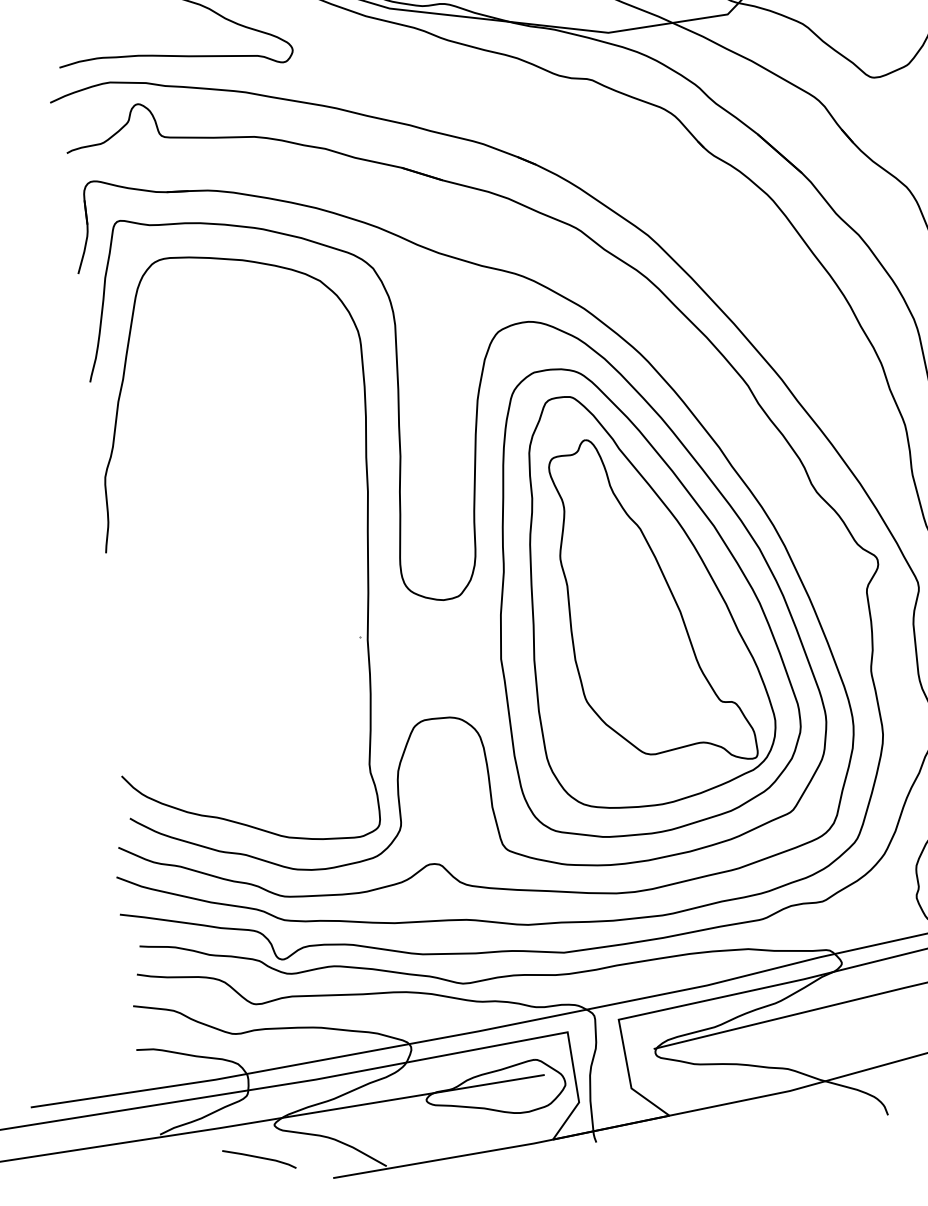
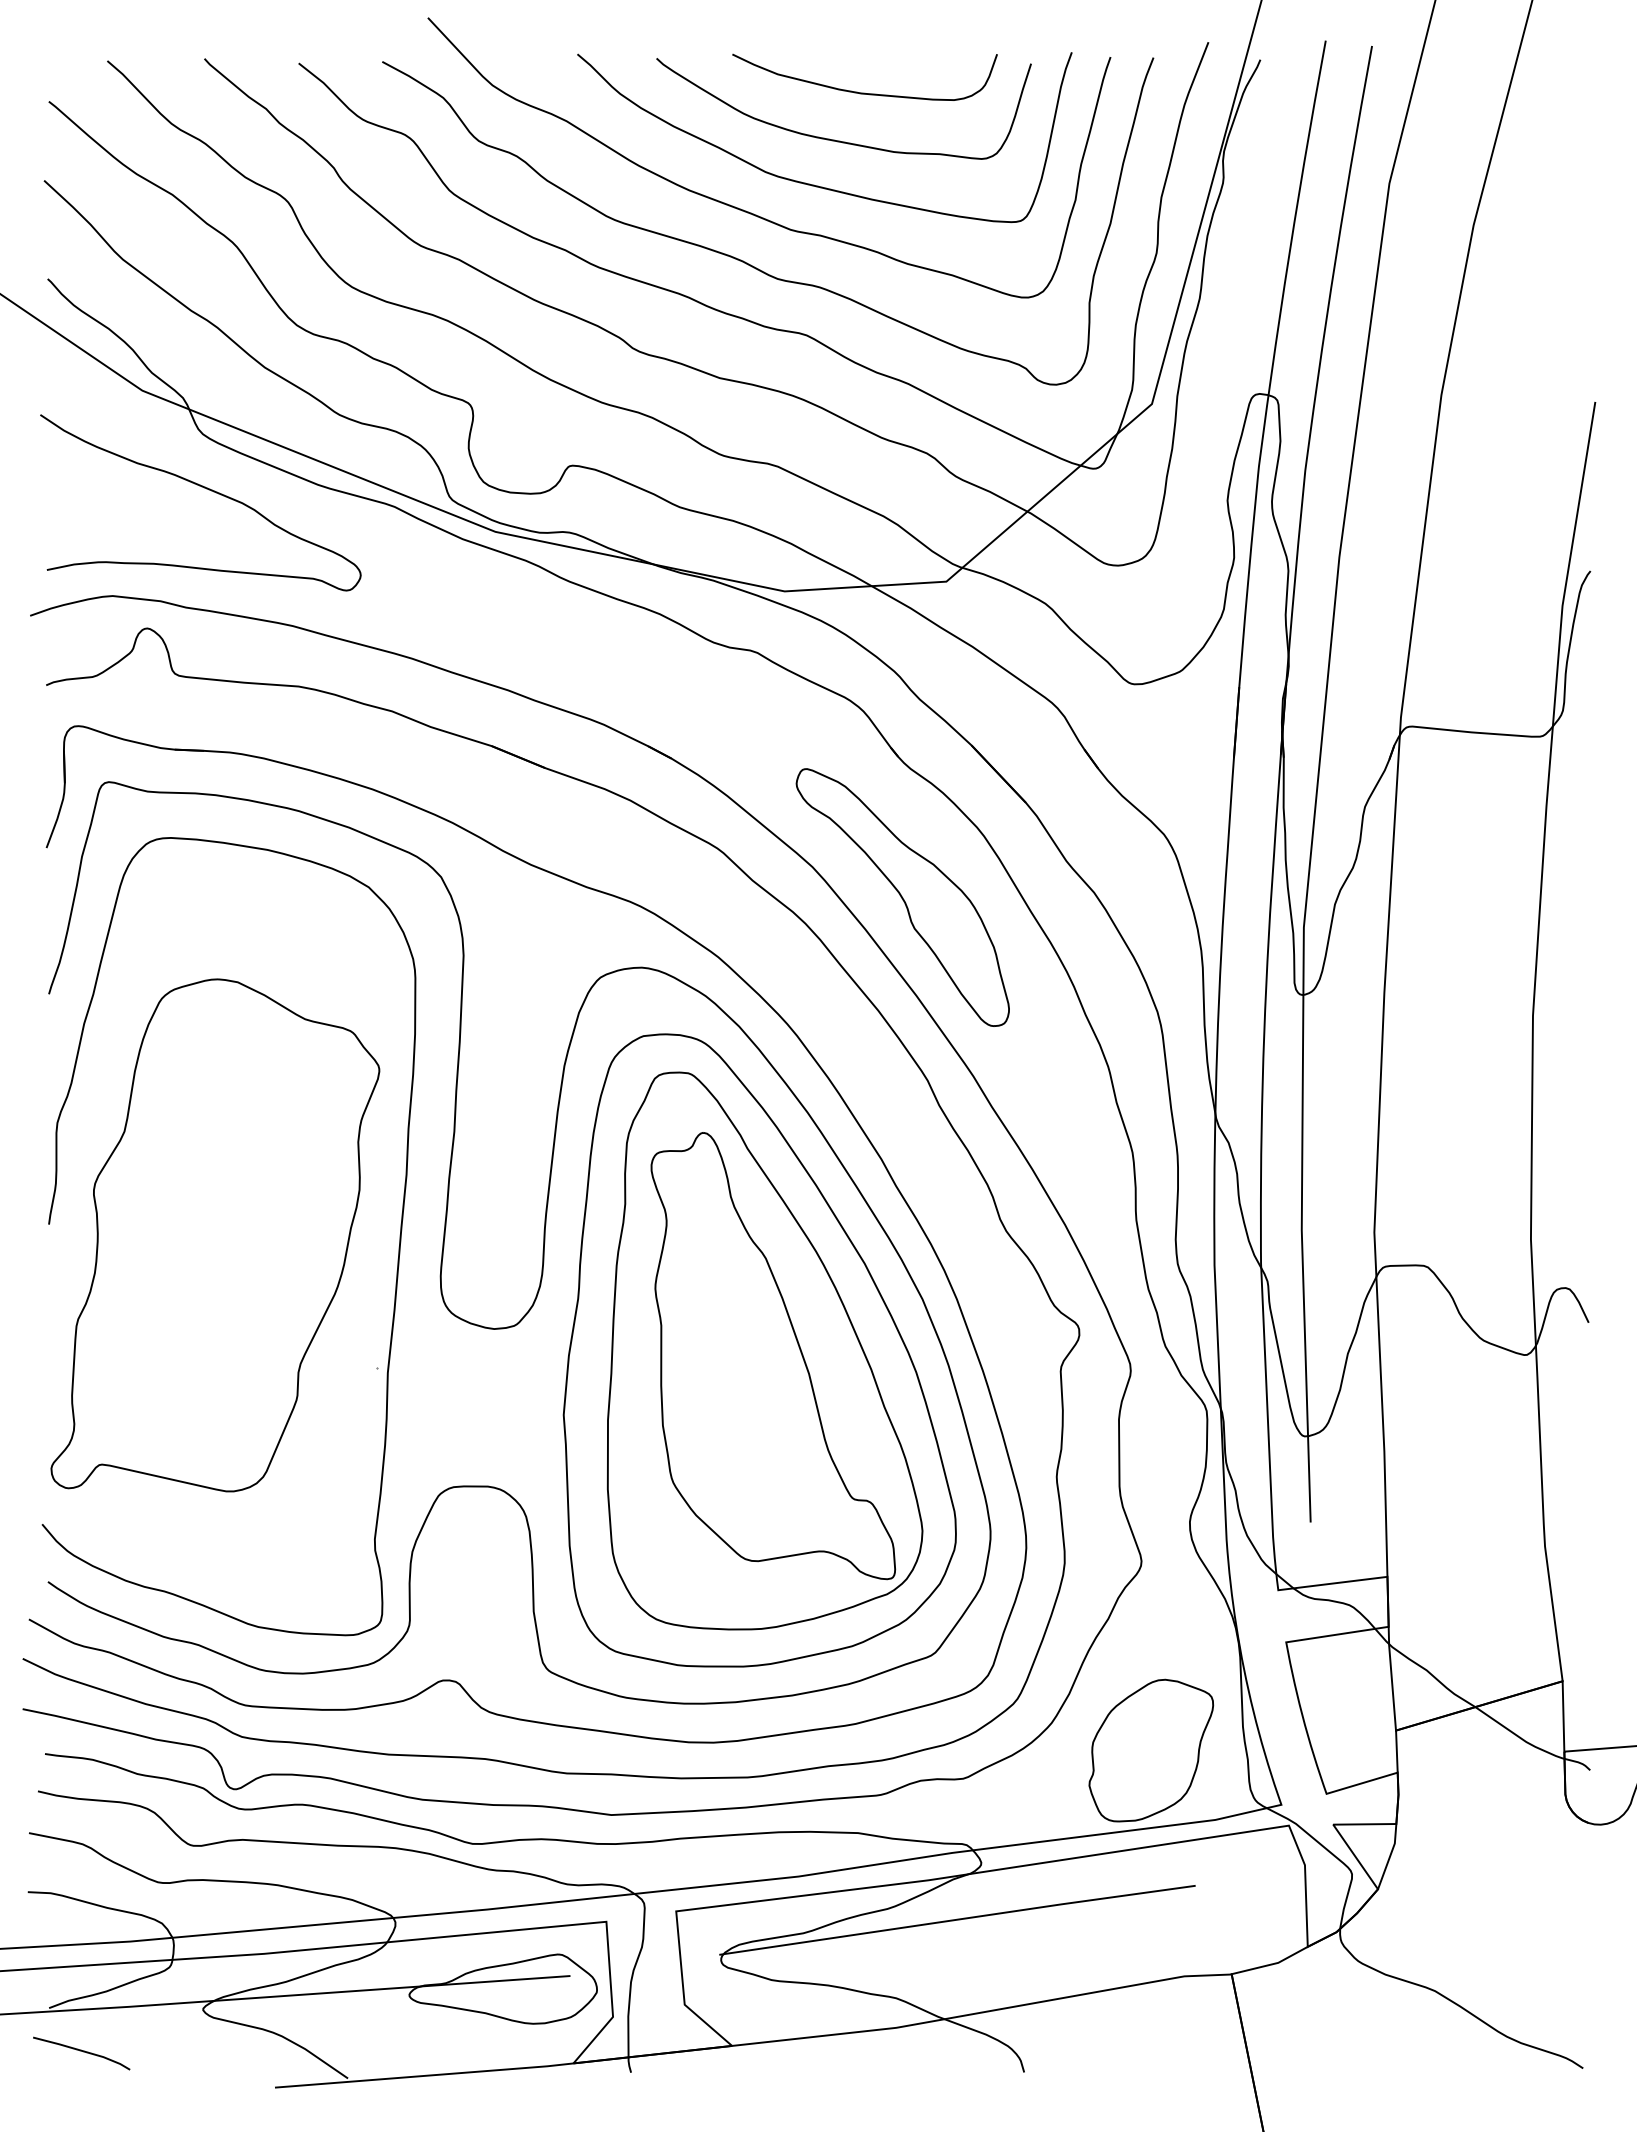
part: (716, 251) -> (902, 897), added
part: (230, 549) -> (215, 1235), added
line: (259, 1157) -> (81, 2051), moved

